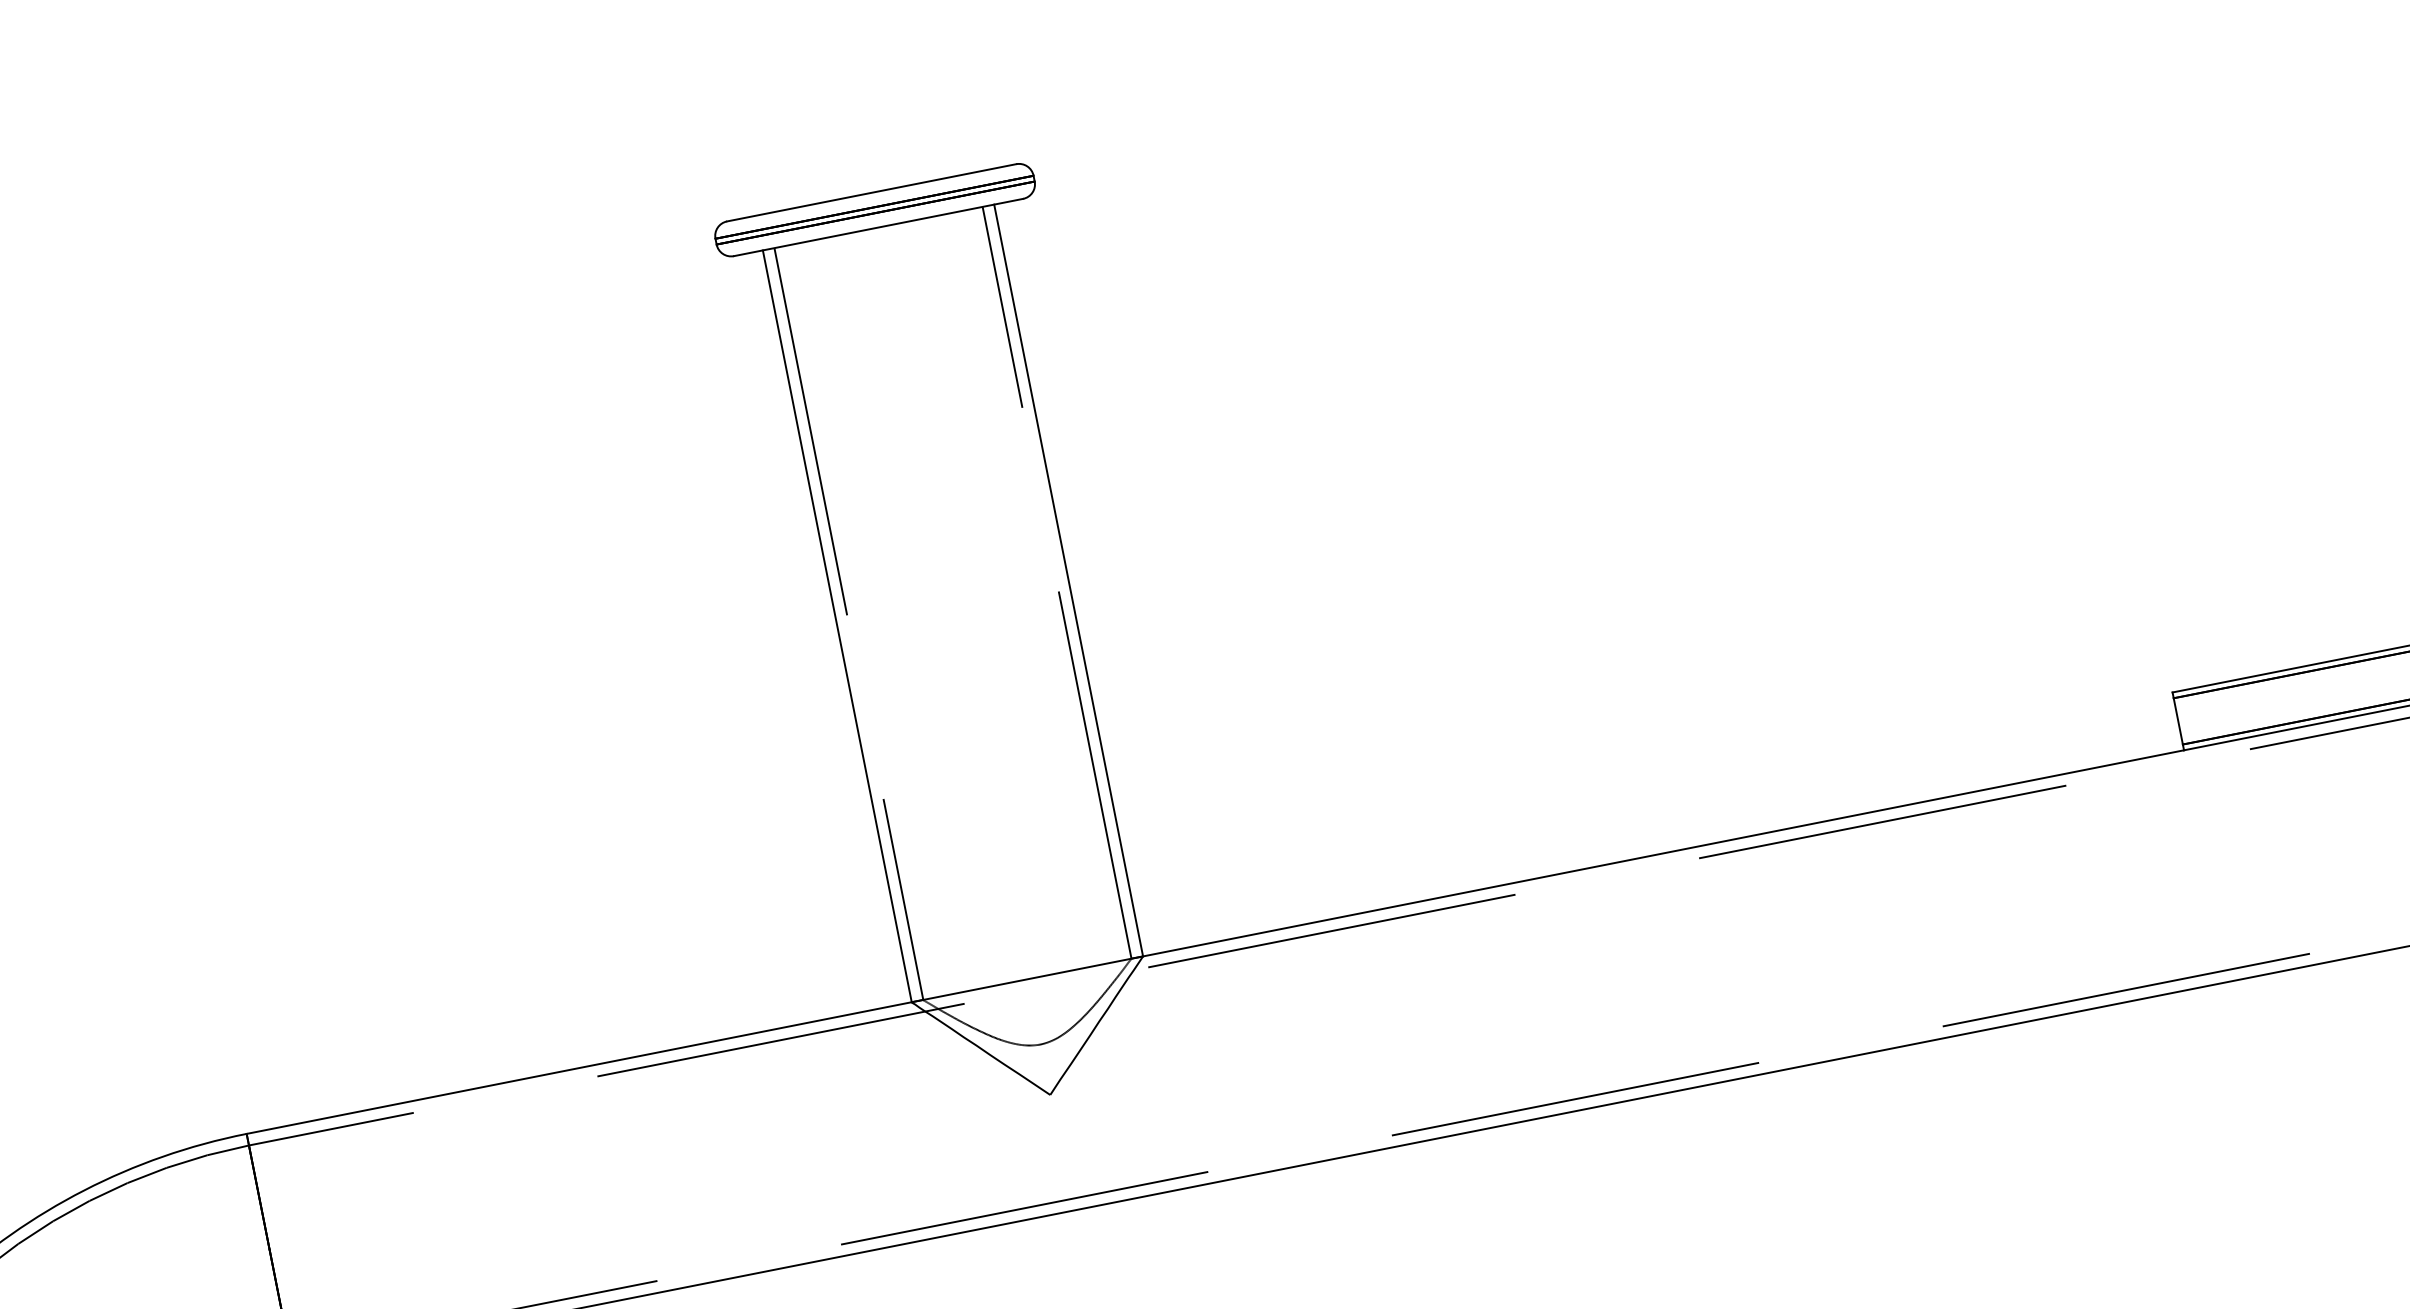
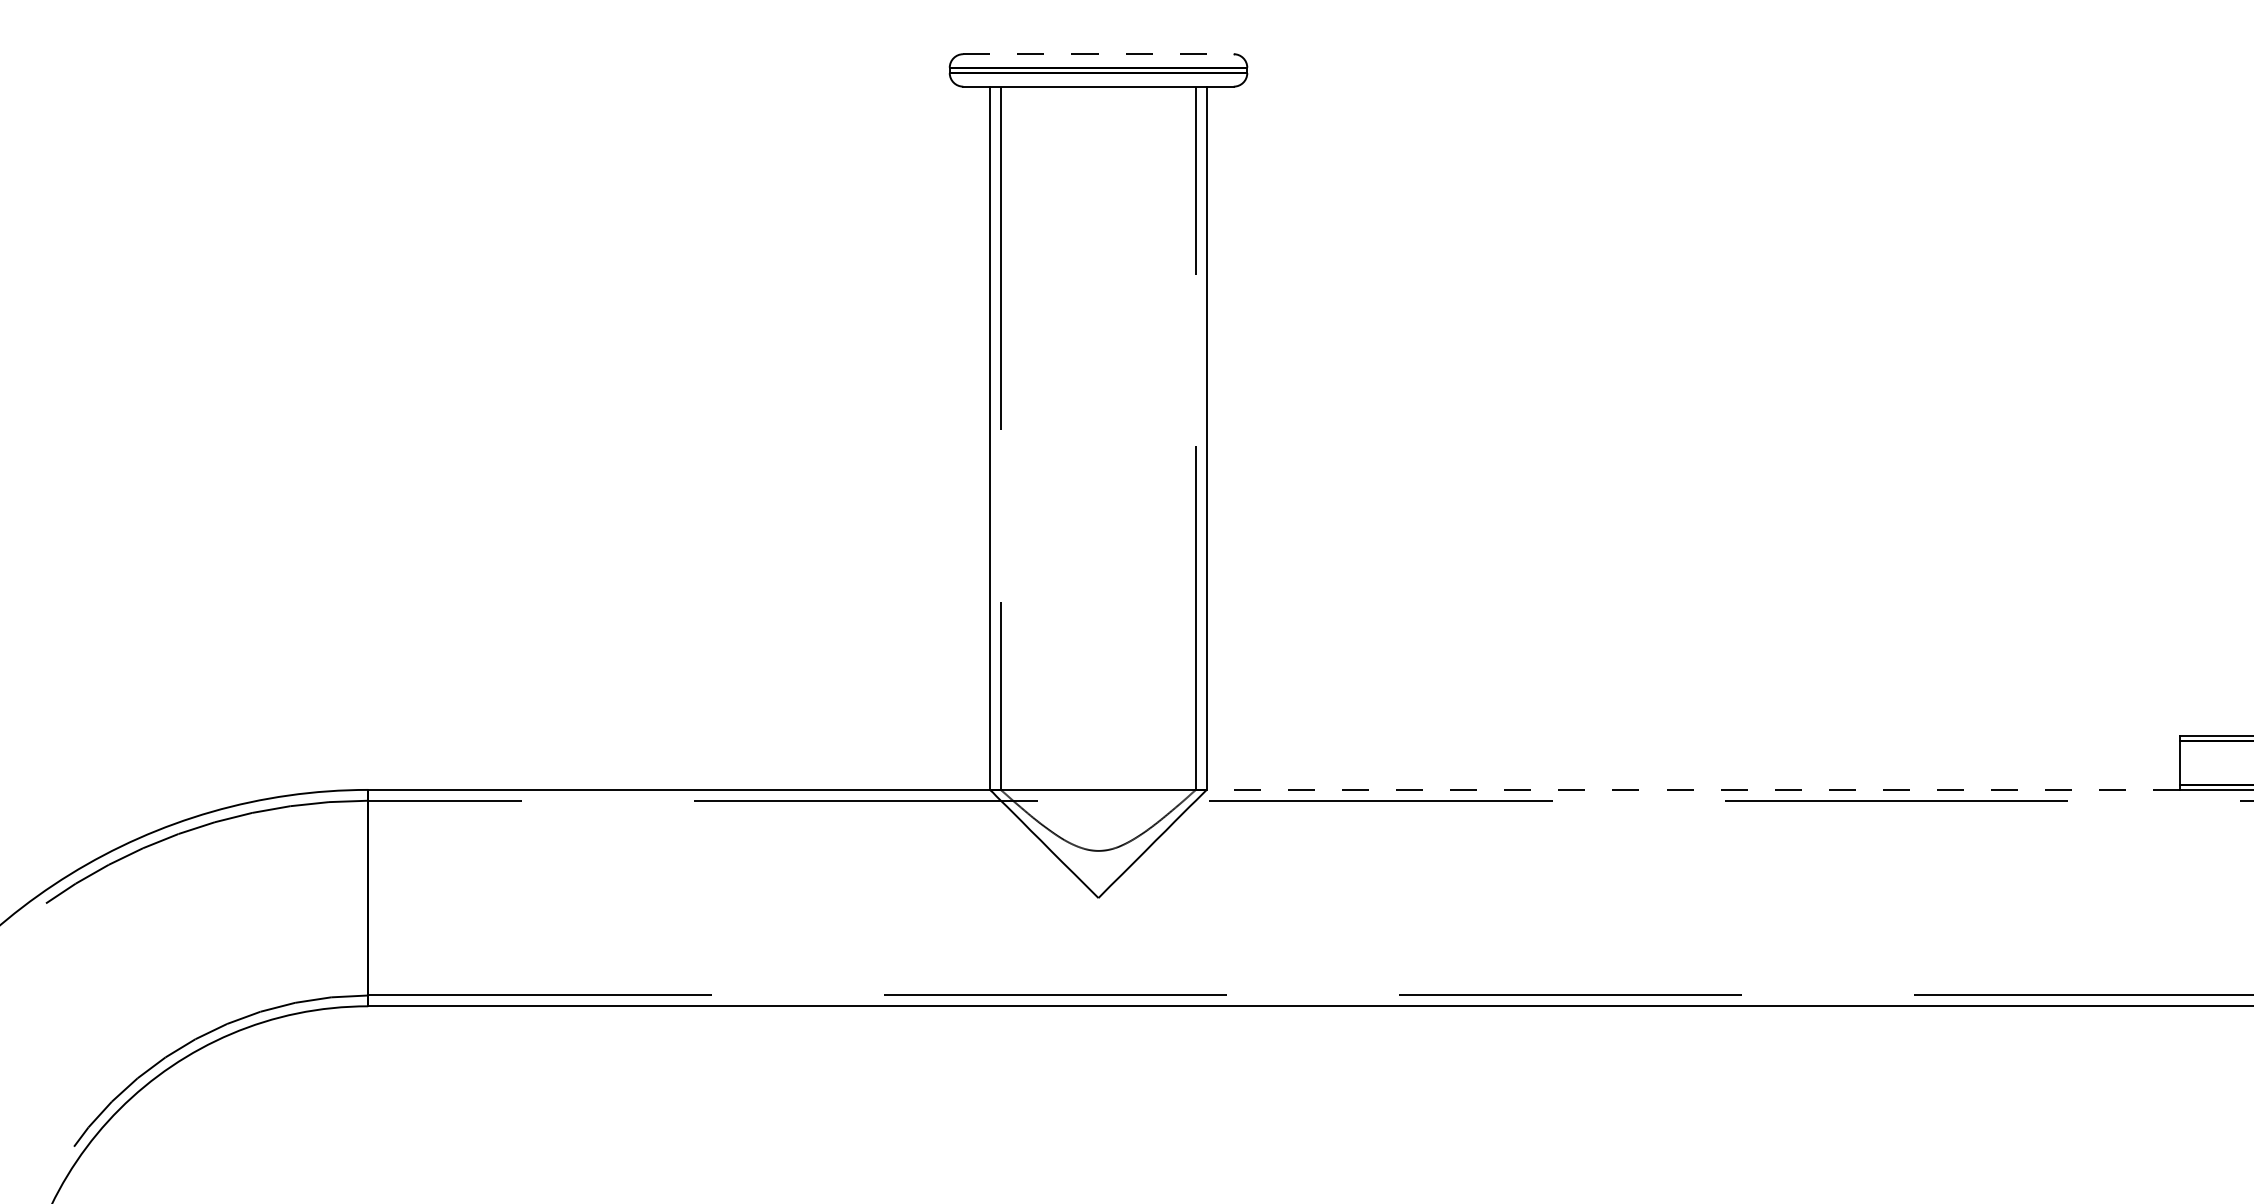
line: (872, 192) -> (1099, 54), solid -> dashed
line: (1663, 852) -> (1693, 789), solid -> dashed

